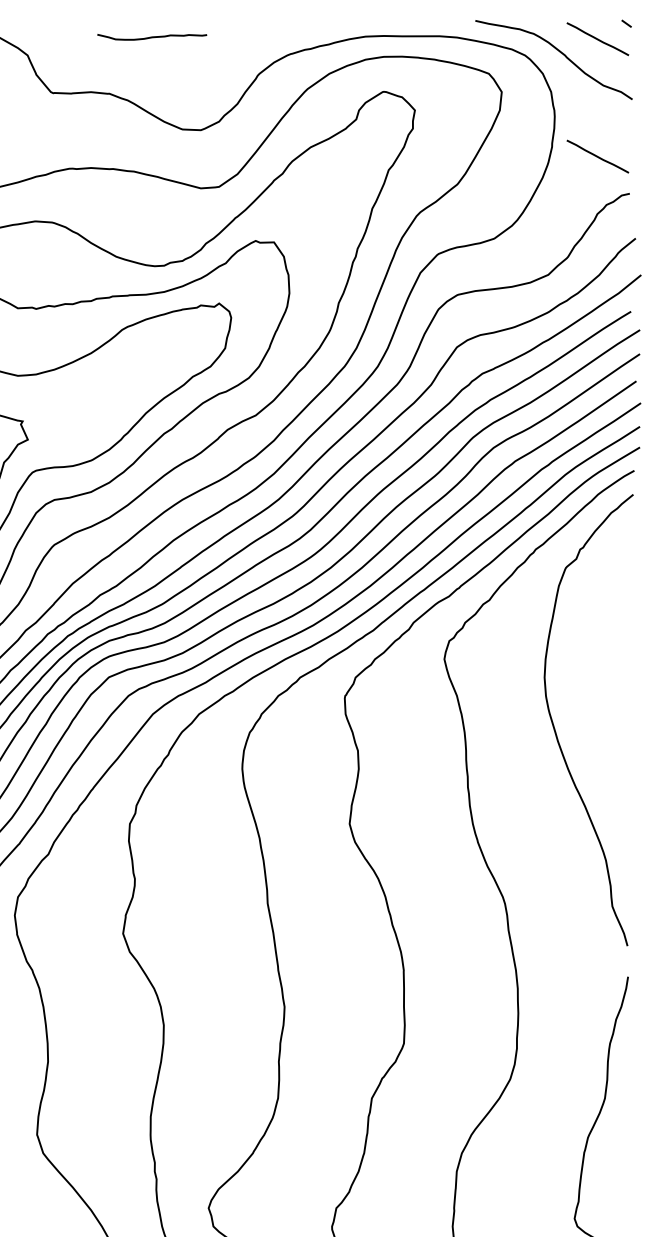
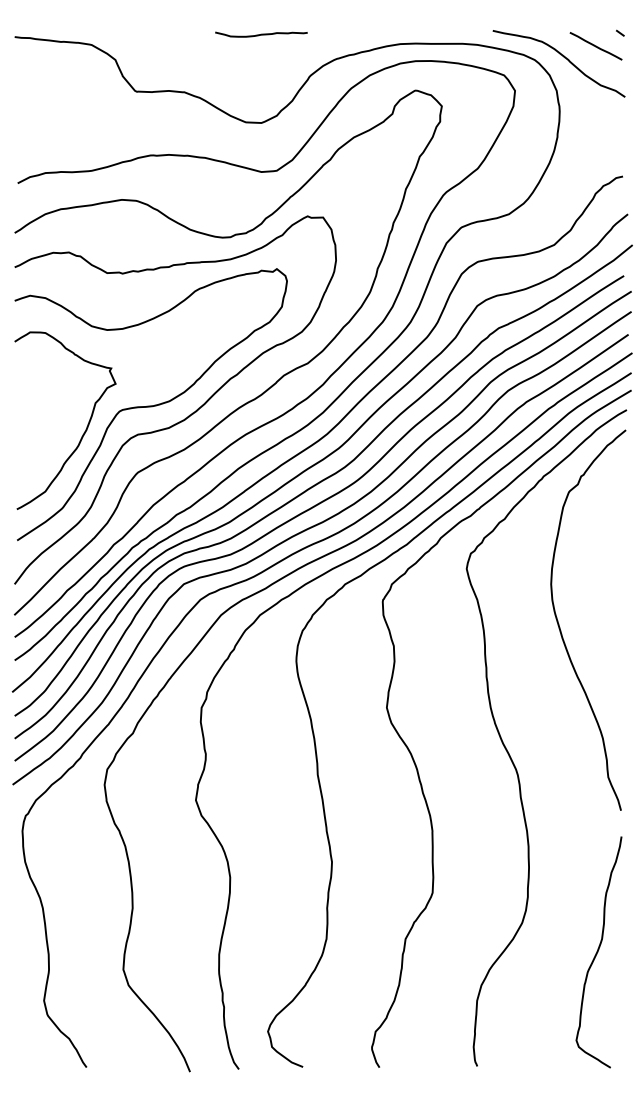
curve: (152, 37) -> (261, 34), moved
line: (597, 156) -> (595, 145), removed

